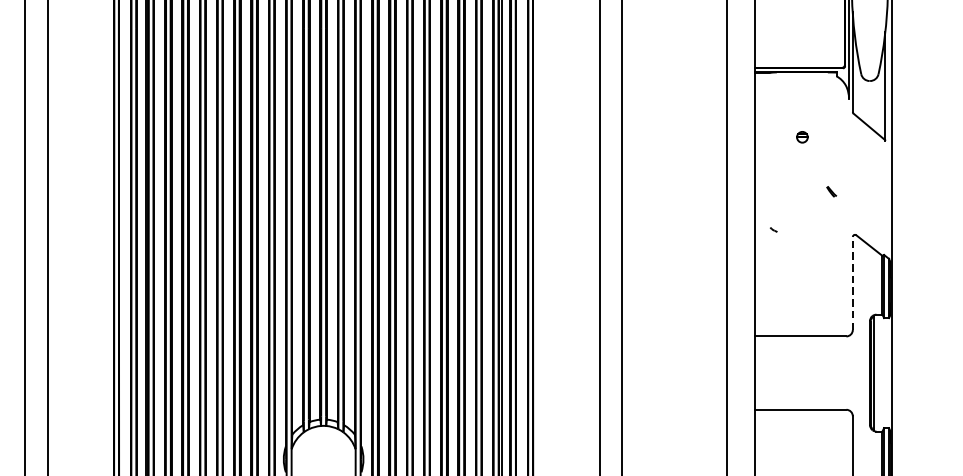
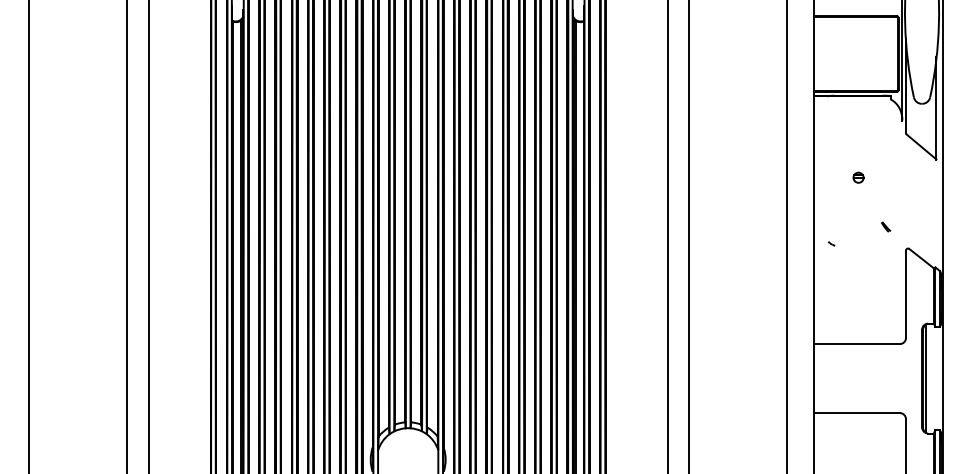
part: (802, 137) -> (858, 177), moved
part: (832, 191) -> (886, 226), moved
line: (853, 283) -> (906, 294), dashed -> solid

